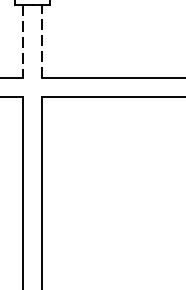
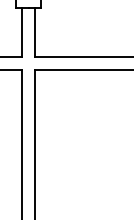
line: (23, 41) -> (22, 32), dashed -> solid
line: (42, 41) -> (35, 32), dashed -> solid

